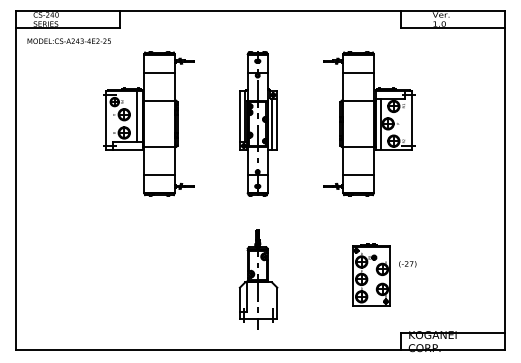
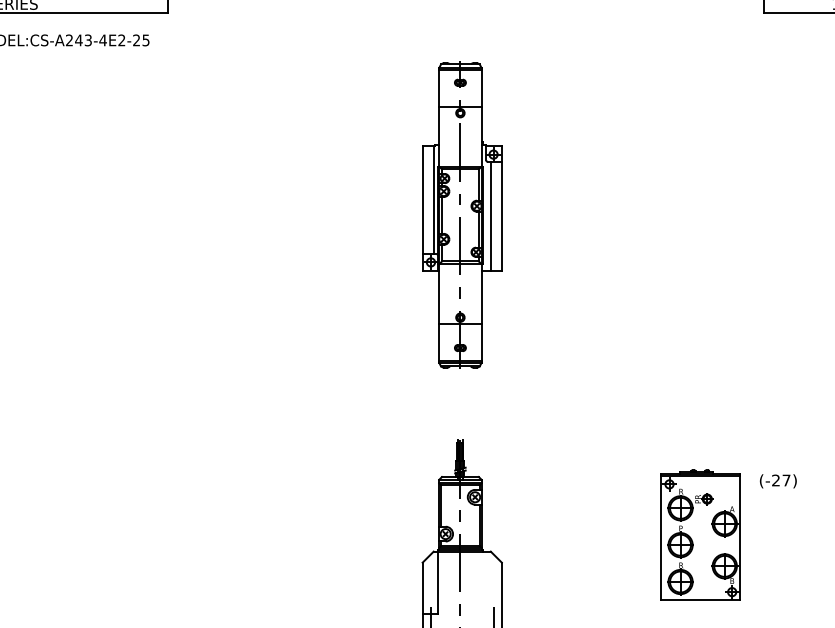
part: (148, 123) -> (228, 214), removed
part: (369, 123) -> (697, 214), removed
text: (407, 264) -> (777, 481), moved

